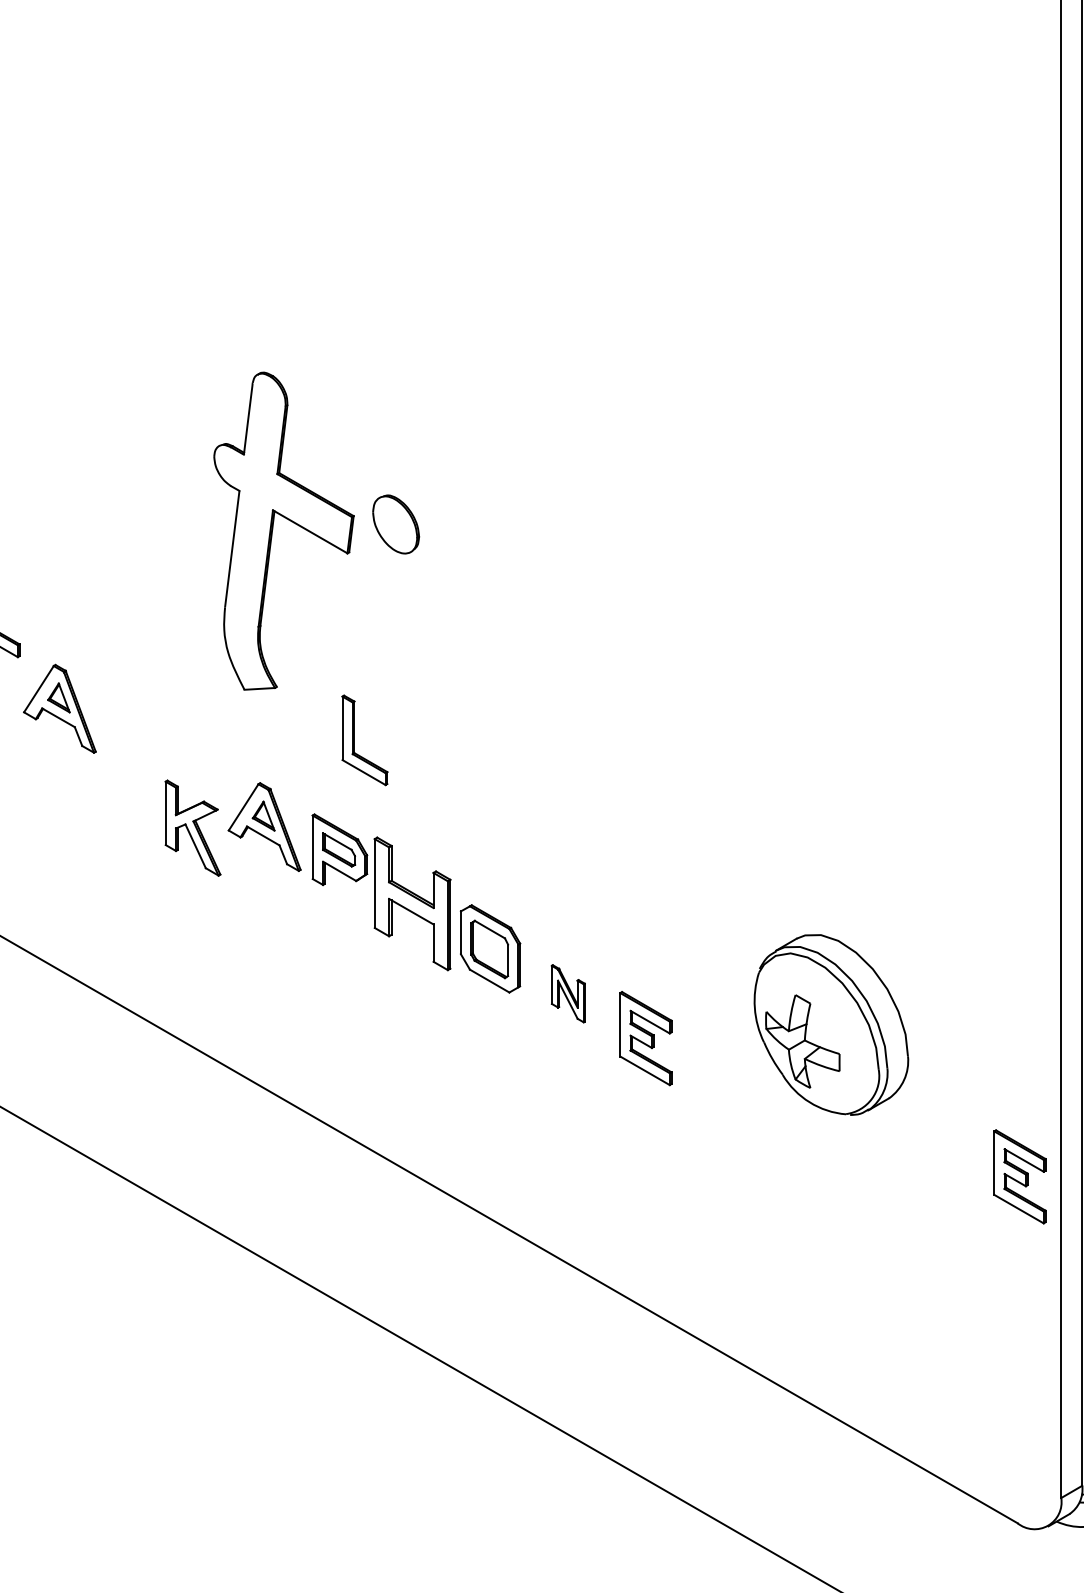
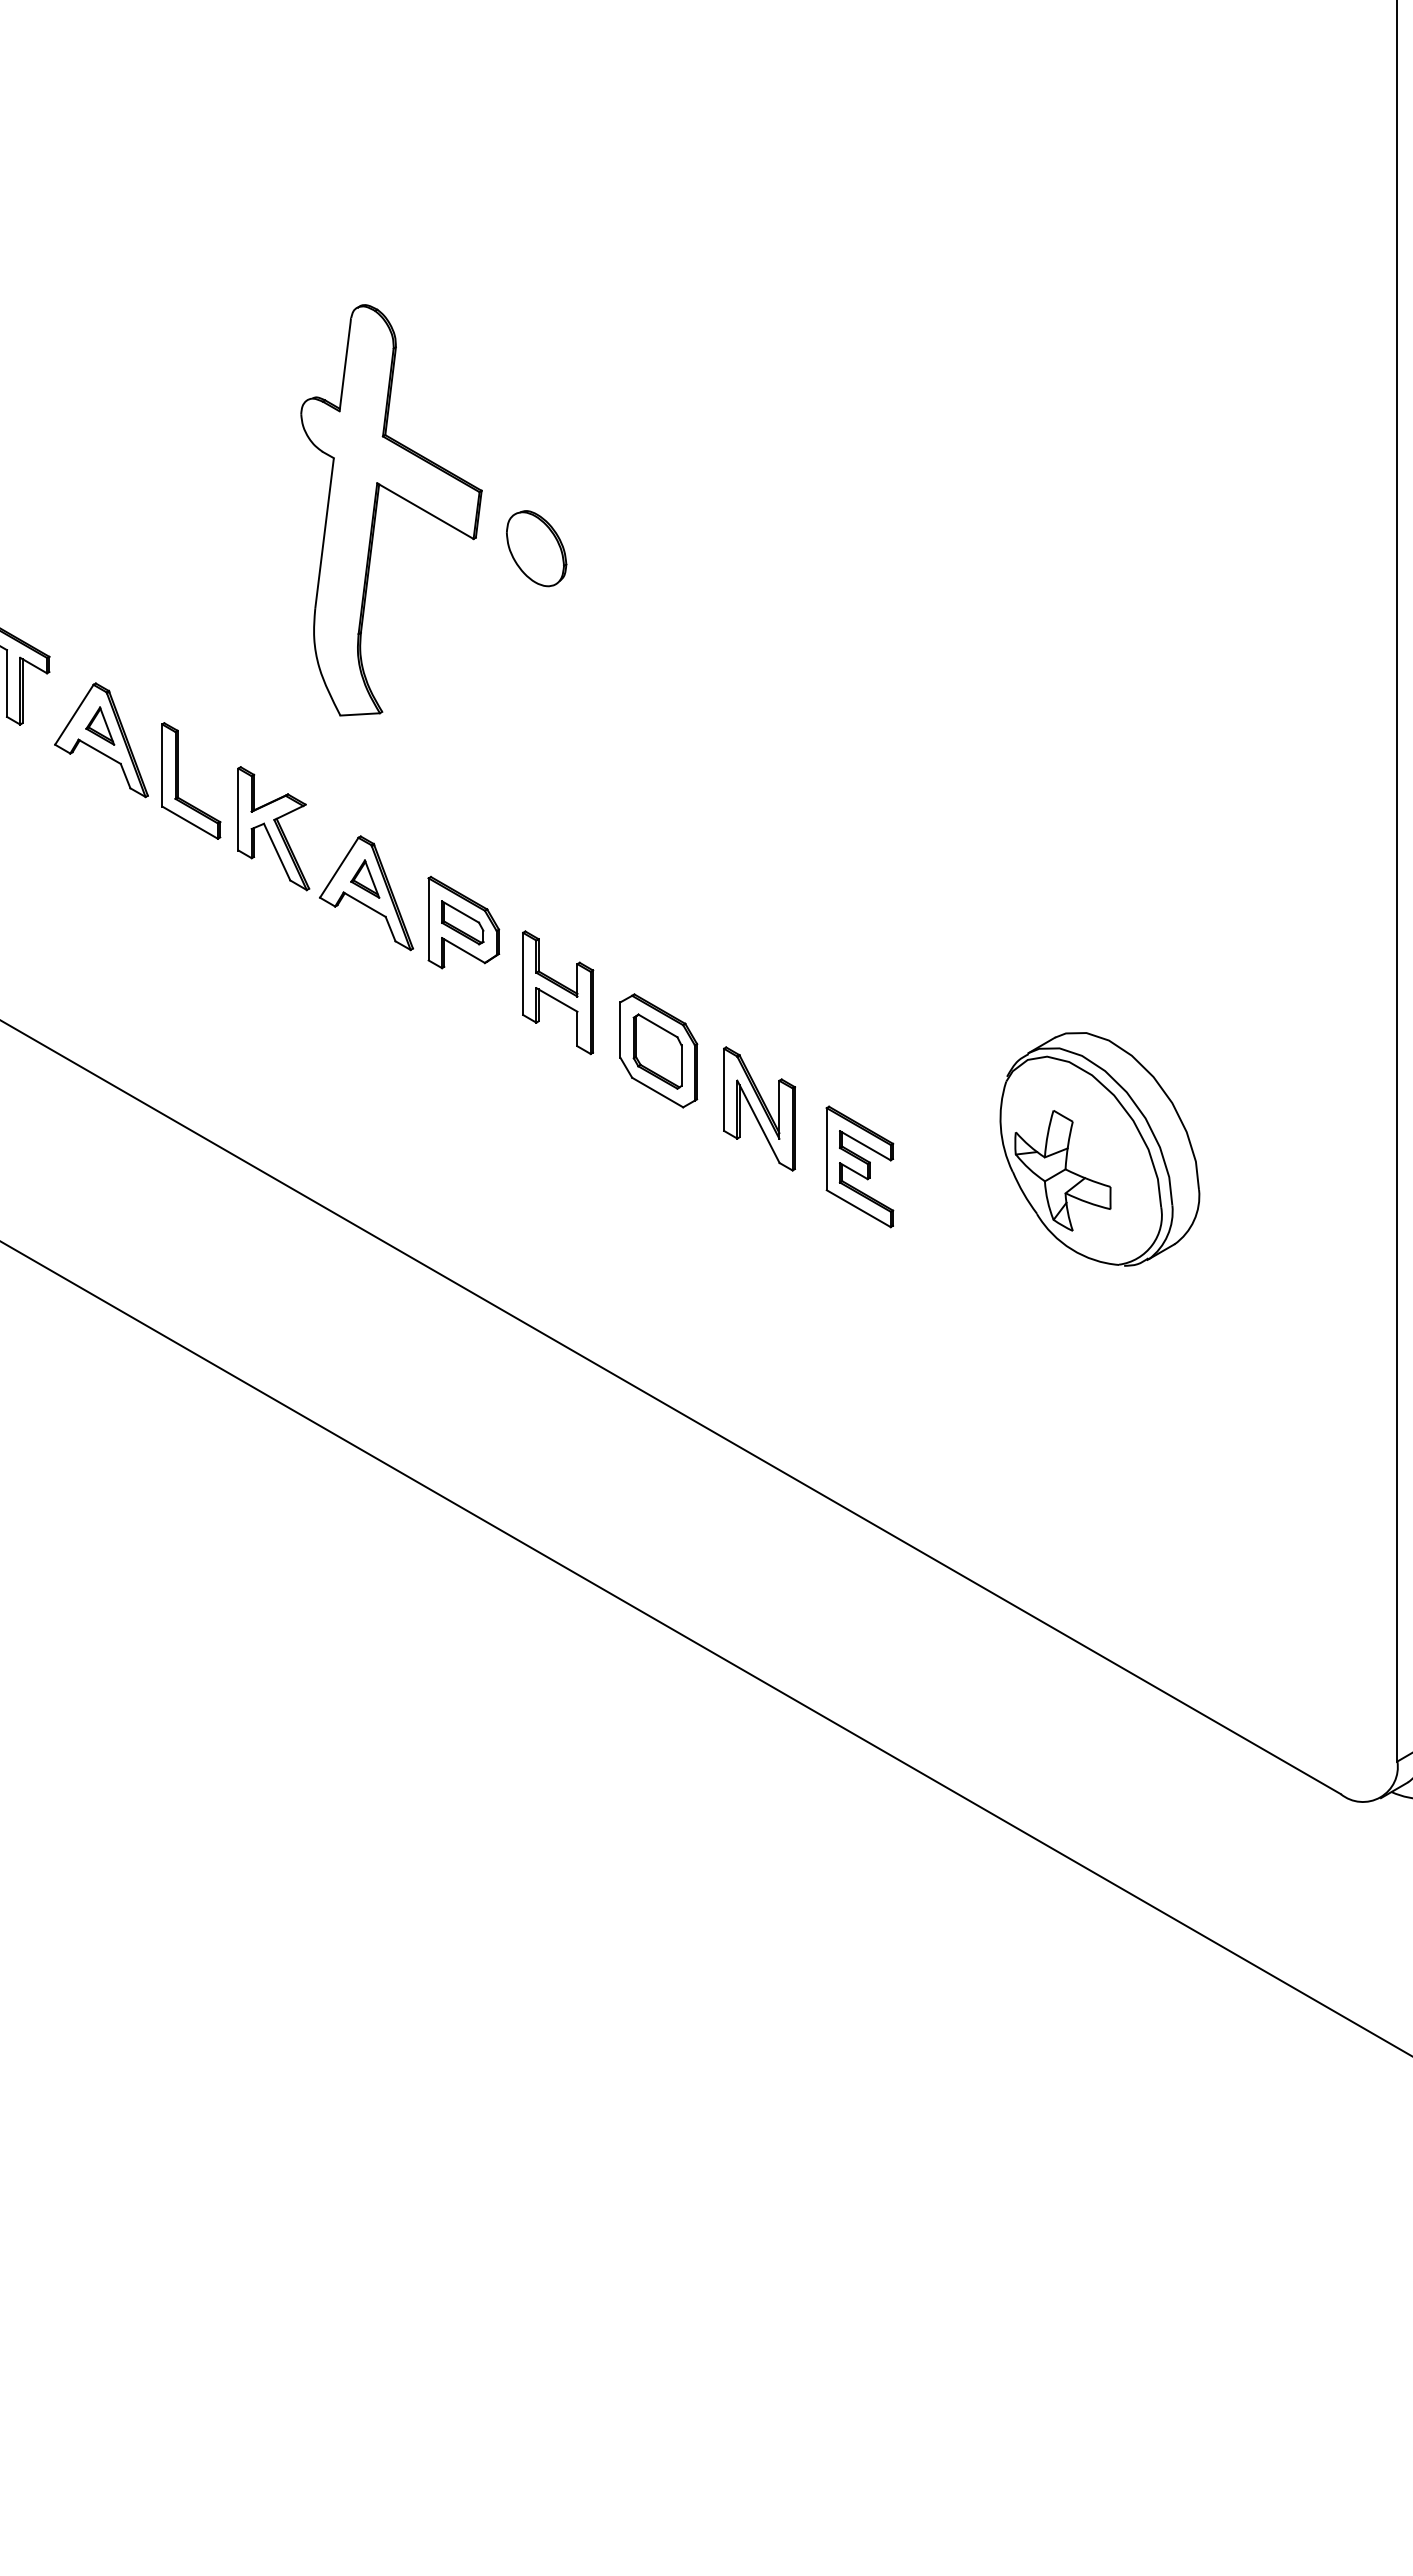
part: (396, 524) -> (536, 548), moved
part: (355, 739) -> (178, 780), moved
part: (192, 828) -> (273, 828), moved
part: (413, 903) -> (558, 992), size x0.71
part: (568, 993) -> (759, 1108), size x1.67
part: (1019, 1176) -> (1343, 1345), removed

